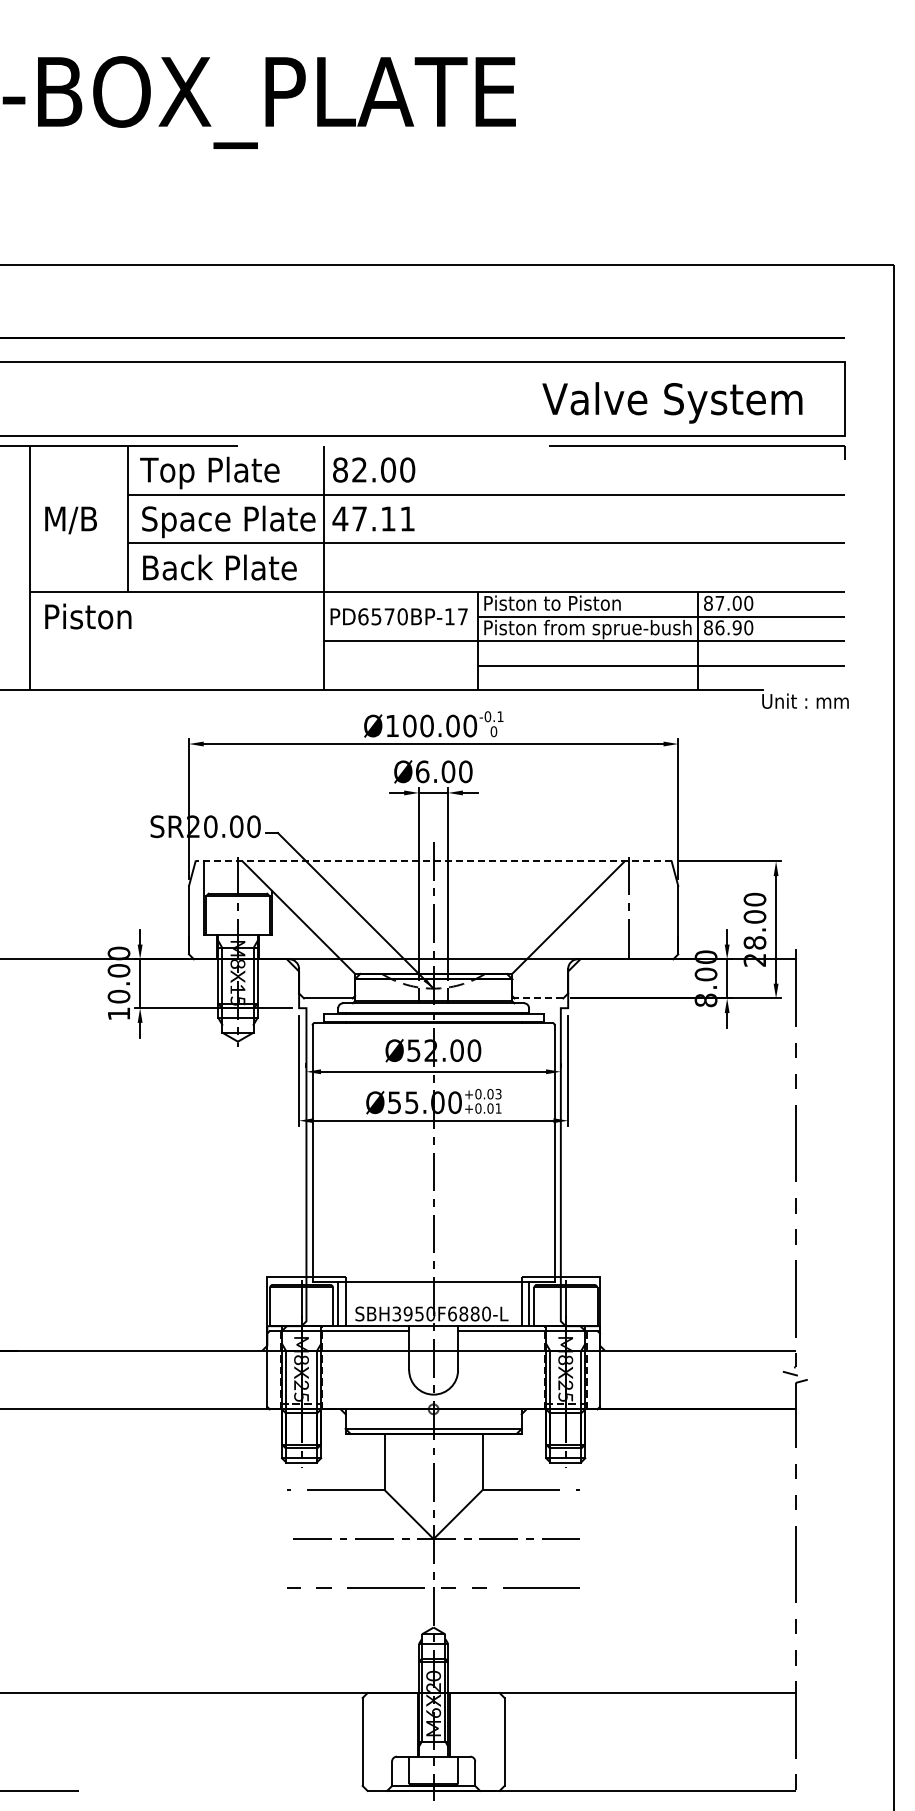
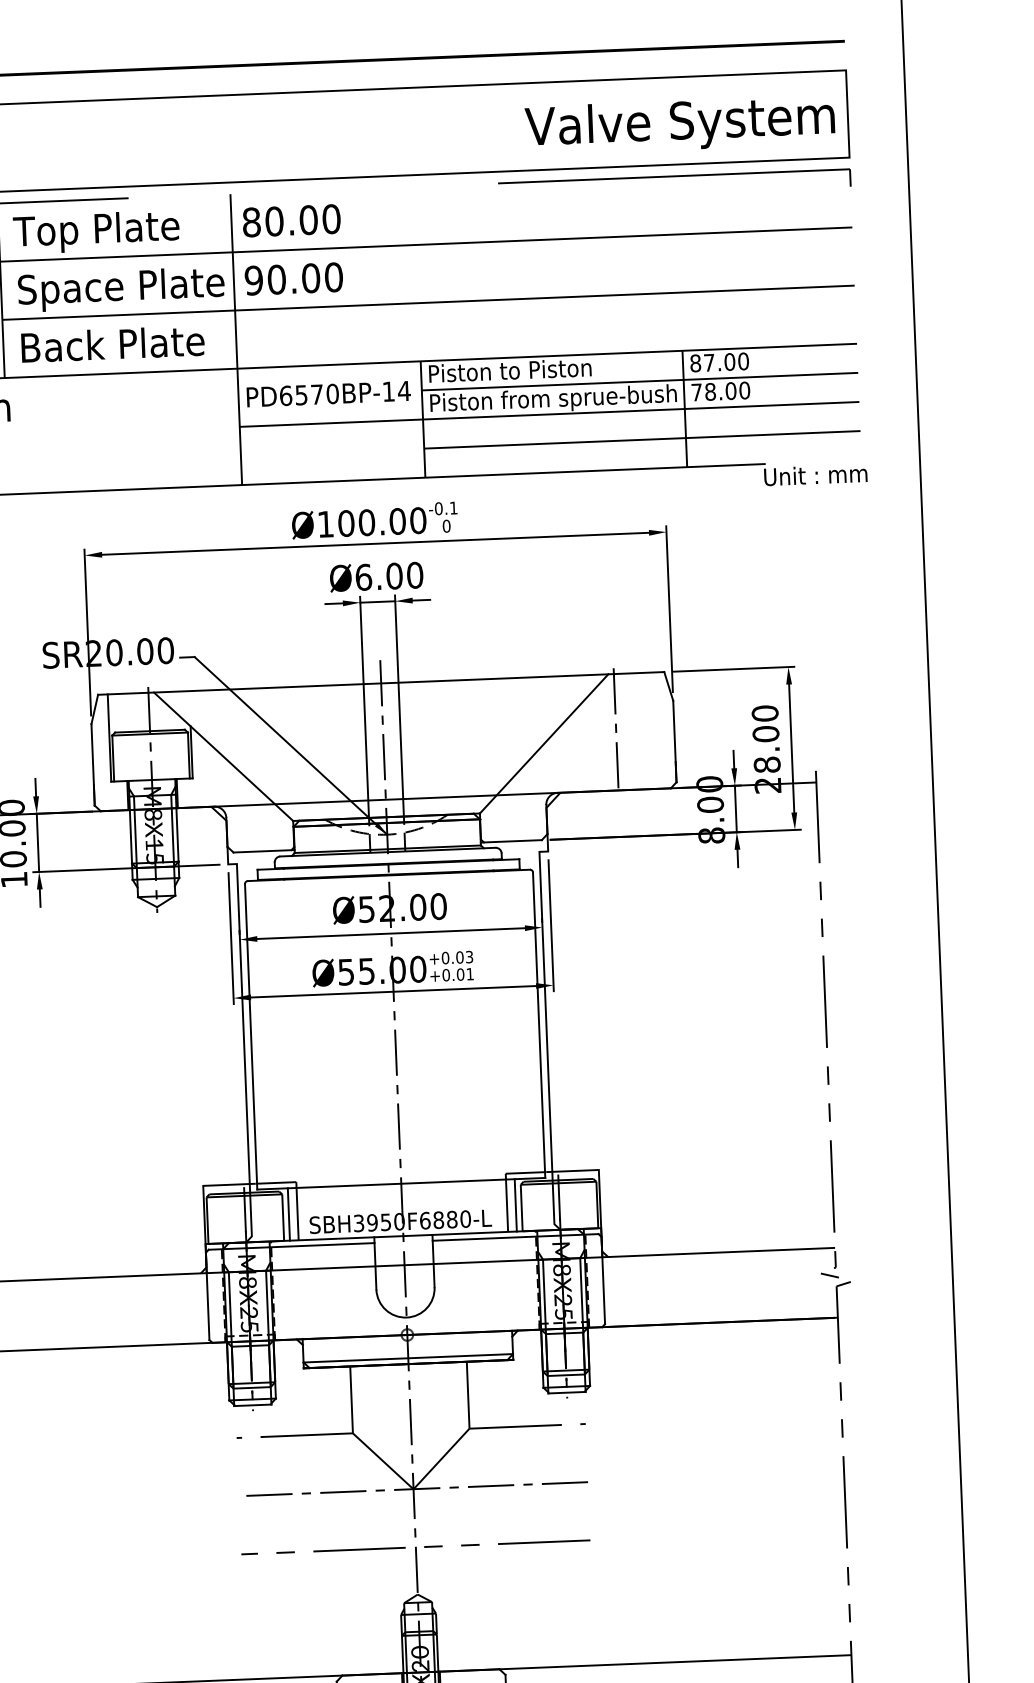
text: (672, 402) -> (680, 124), moved
text: (359, 469) -> (274, 220), 82.00 -> 80.00
text: (373, 518) -> (293, 278), 47.11 -> 90.00
text: (462, 616) -> (403, 390), PD6570BP-17 -> PD6570BP-14
text: (722, 627) -> (713, 391), 86.90 -> 78.00
line: (433, 861) -> (381, 683), dashed -> solid
line: (537, 998) -> (511, 841), dashed -> solid

